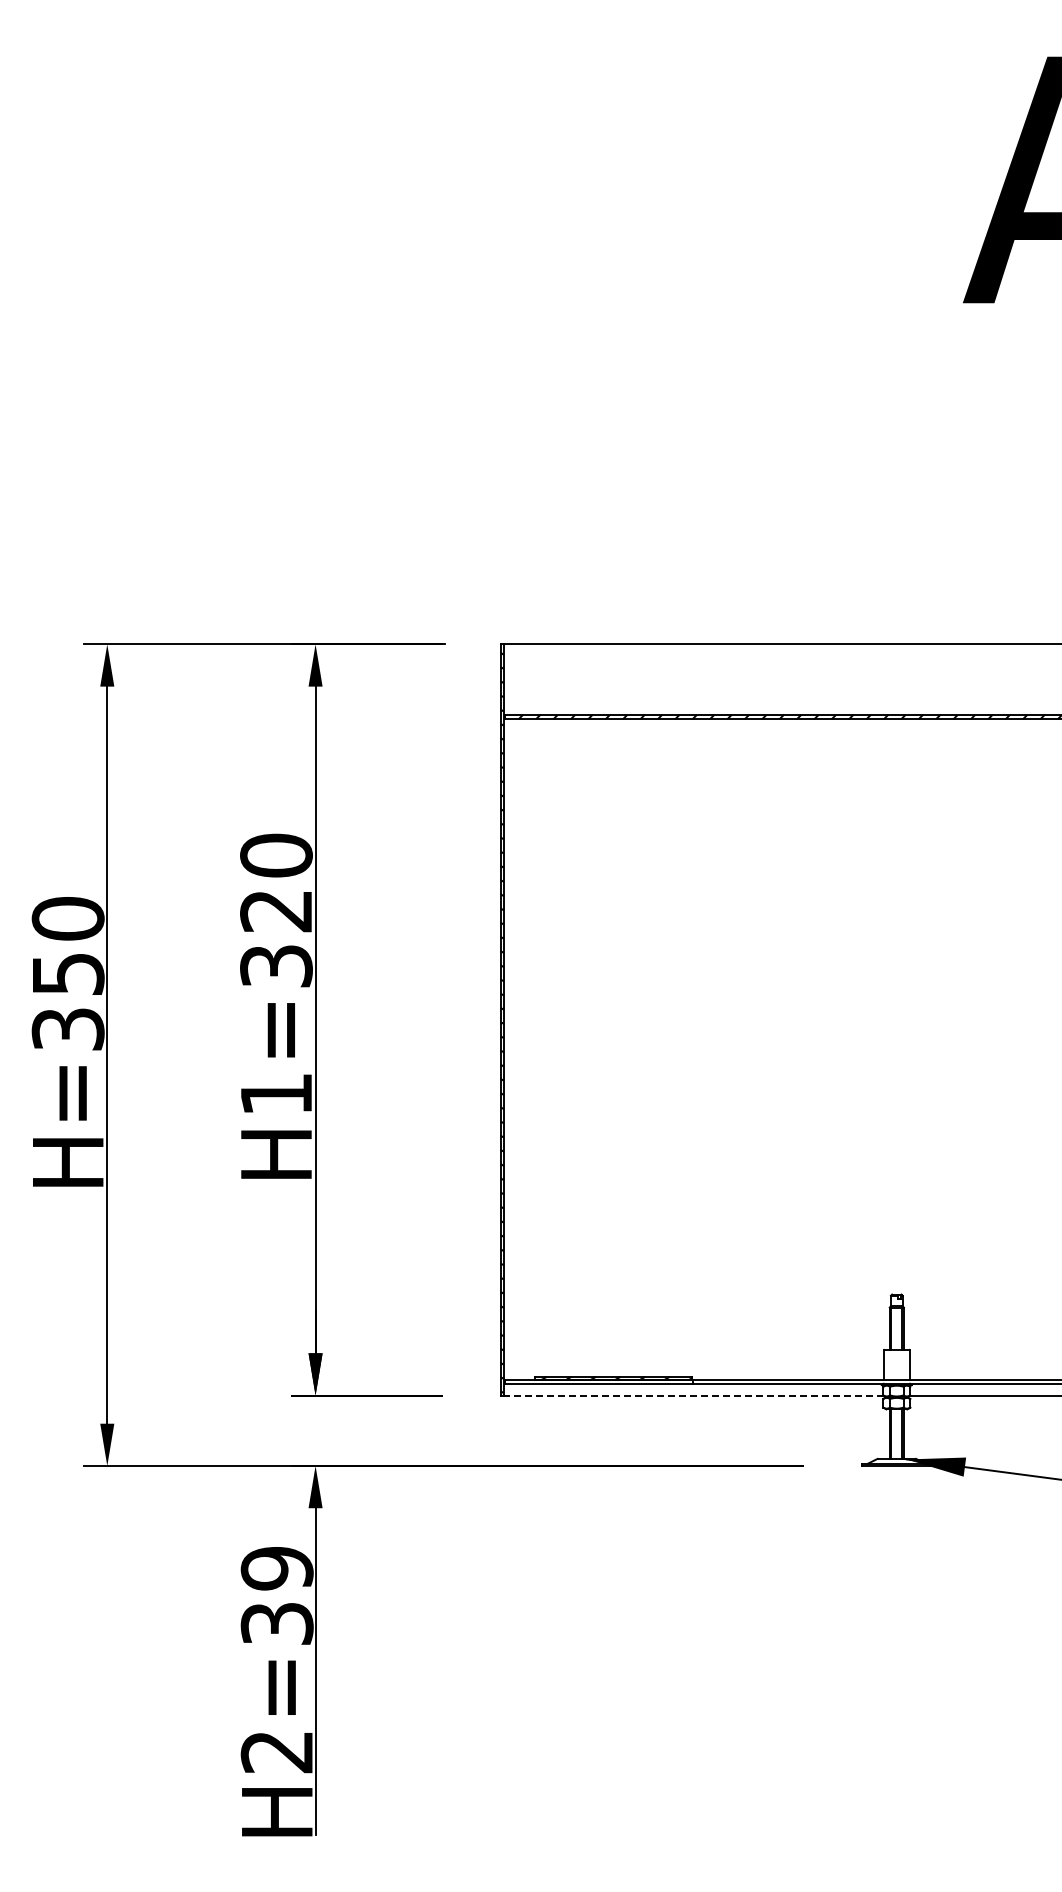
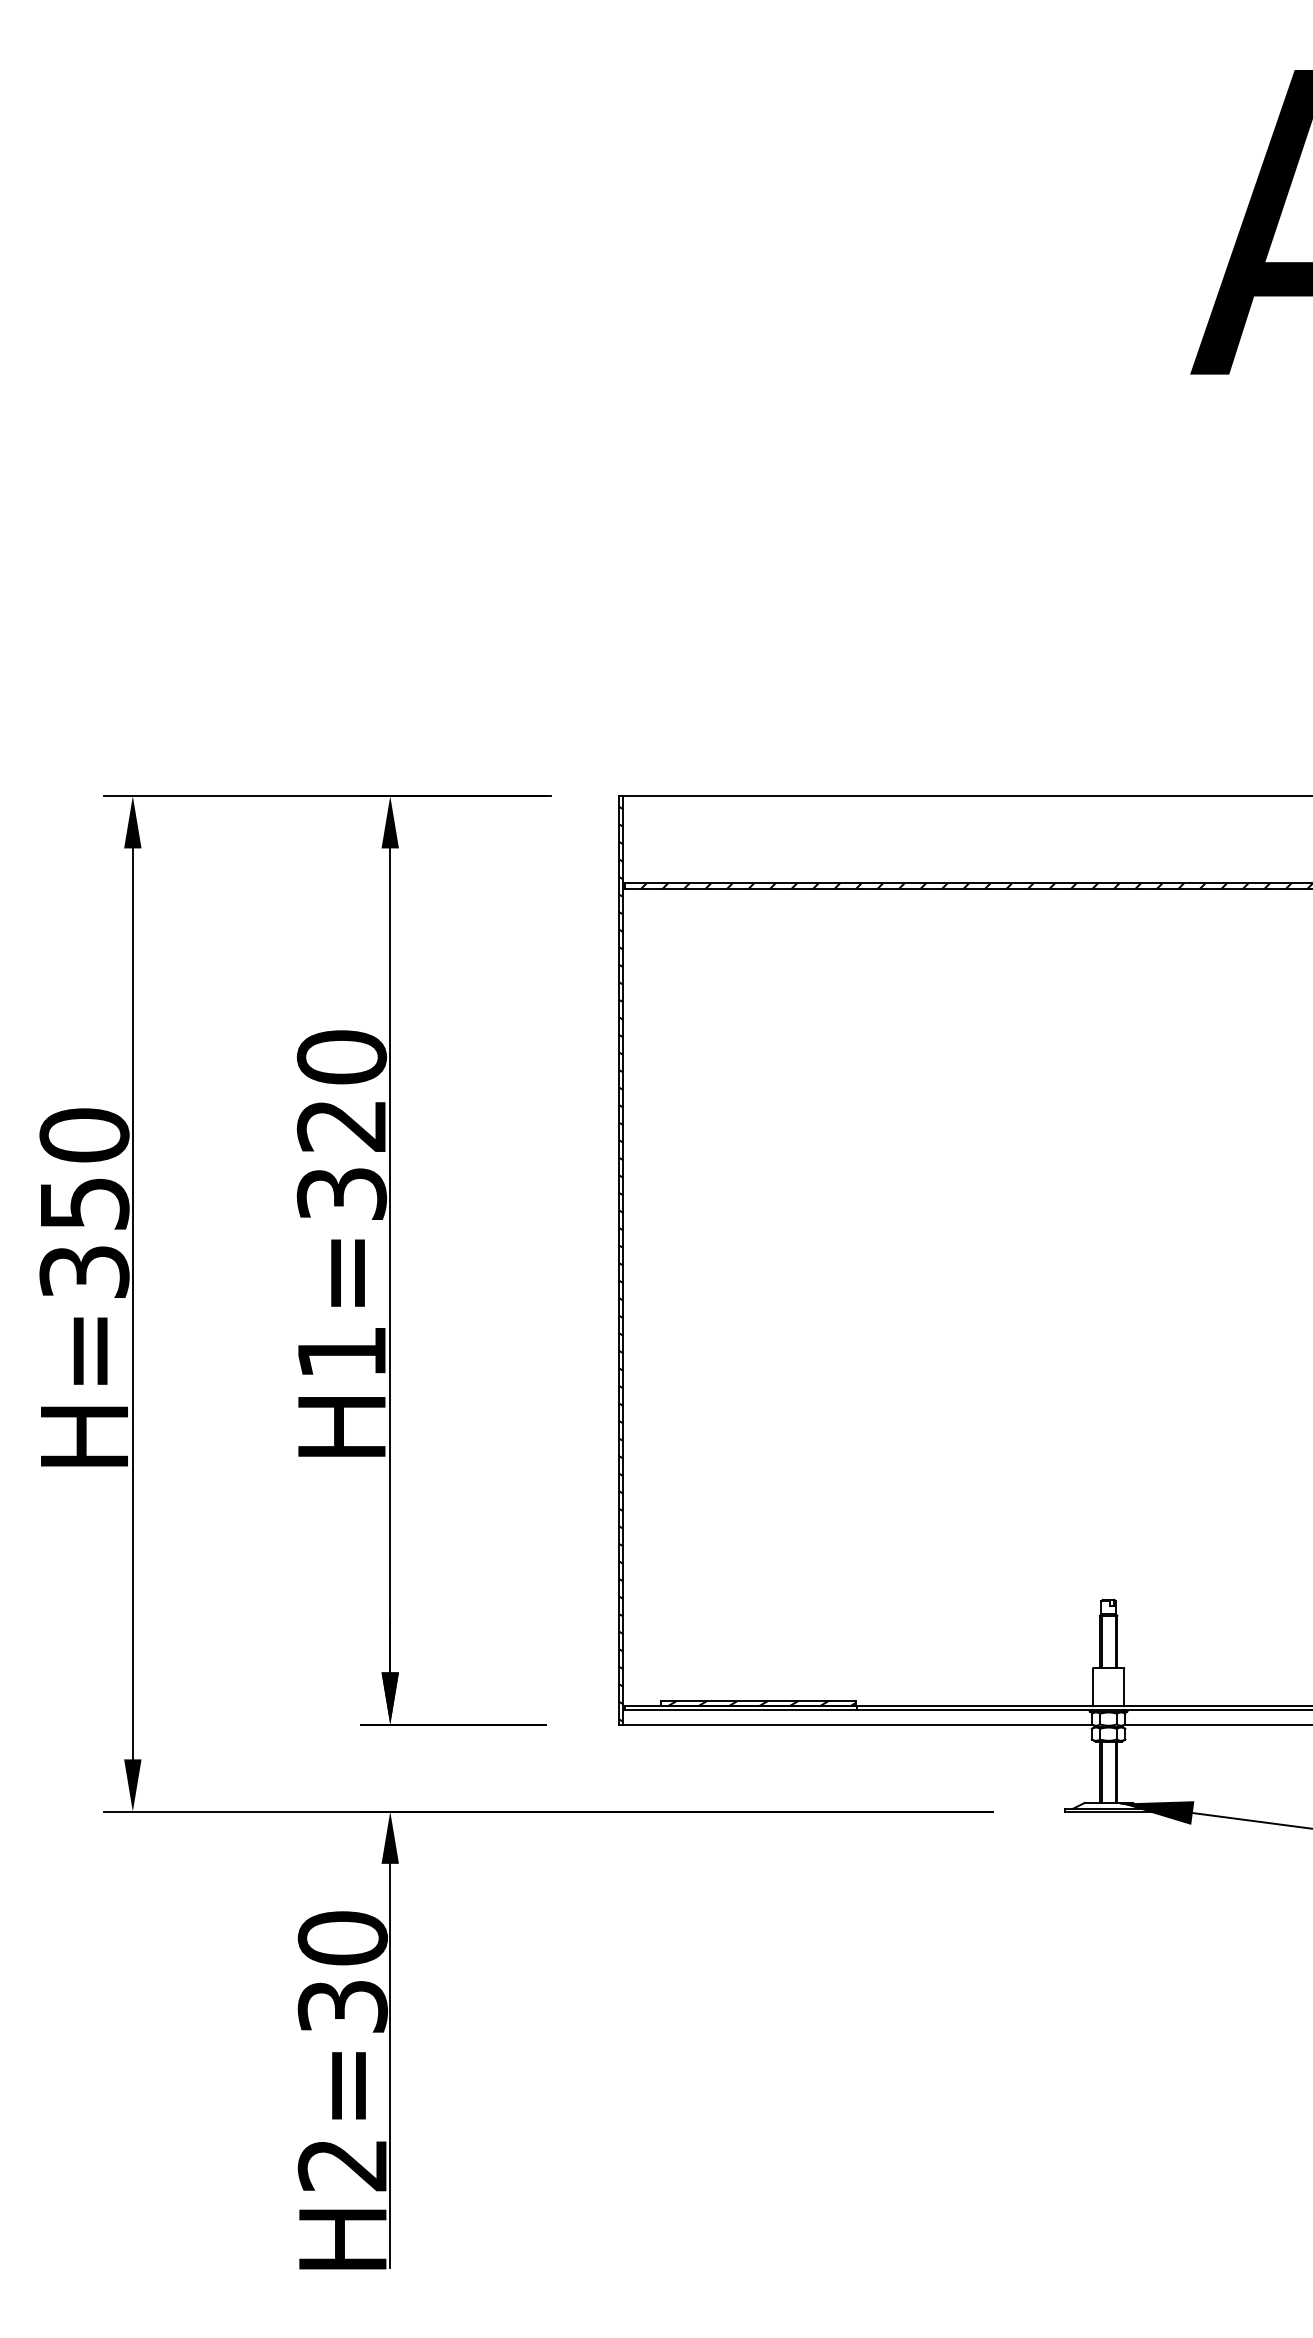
line: (693, 1395) -> (857, 1724), dashed -> solid
text: (276, 1568) -> (341, 1938), H2=39 -> H2=30

